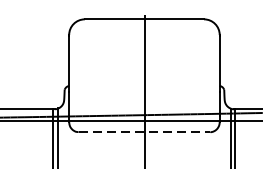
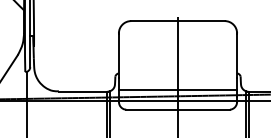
line: (143, 106) -> (177, 89), added
line: (145, 131) -> (178, 109), dashed -> solid

